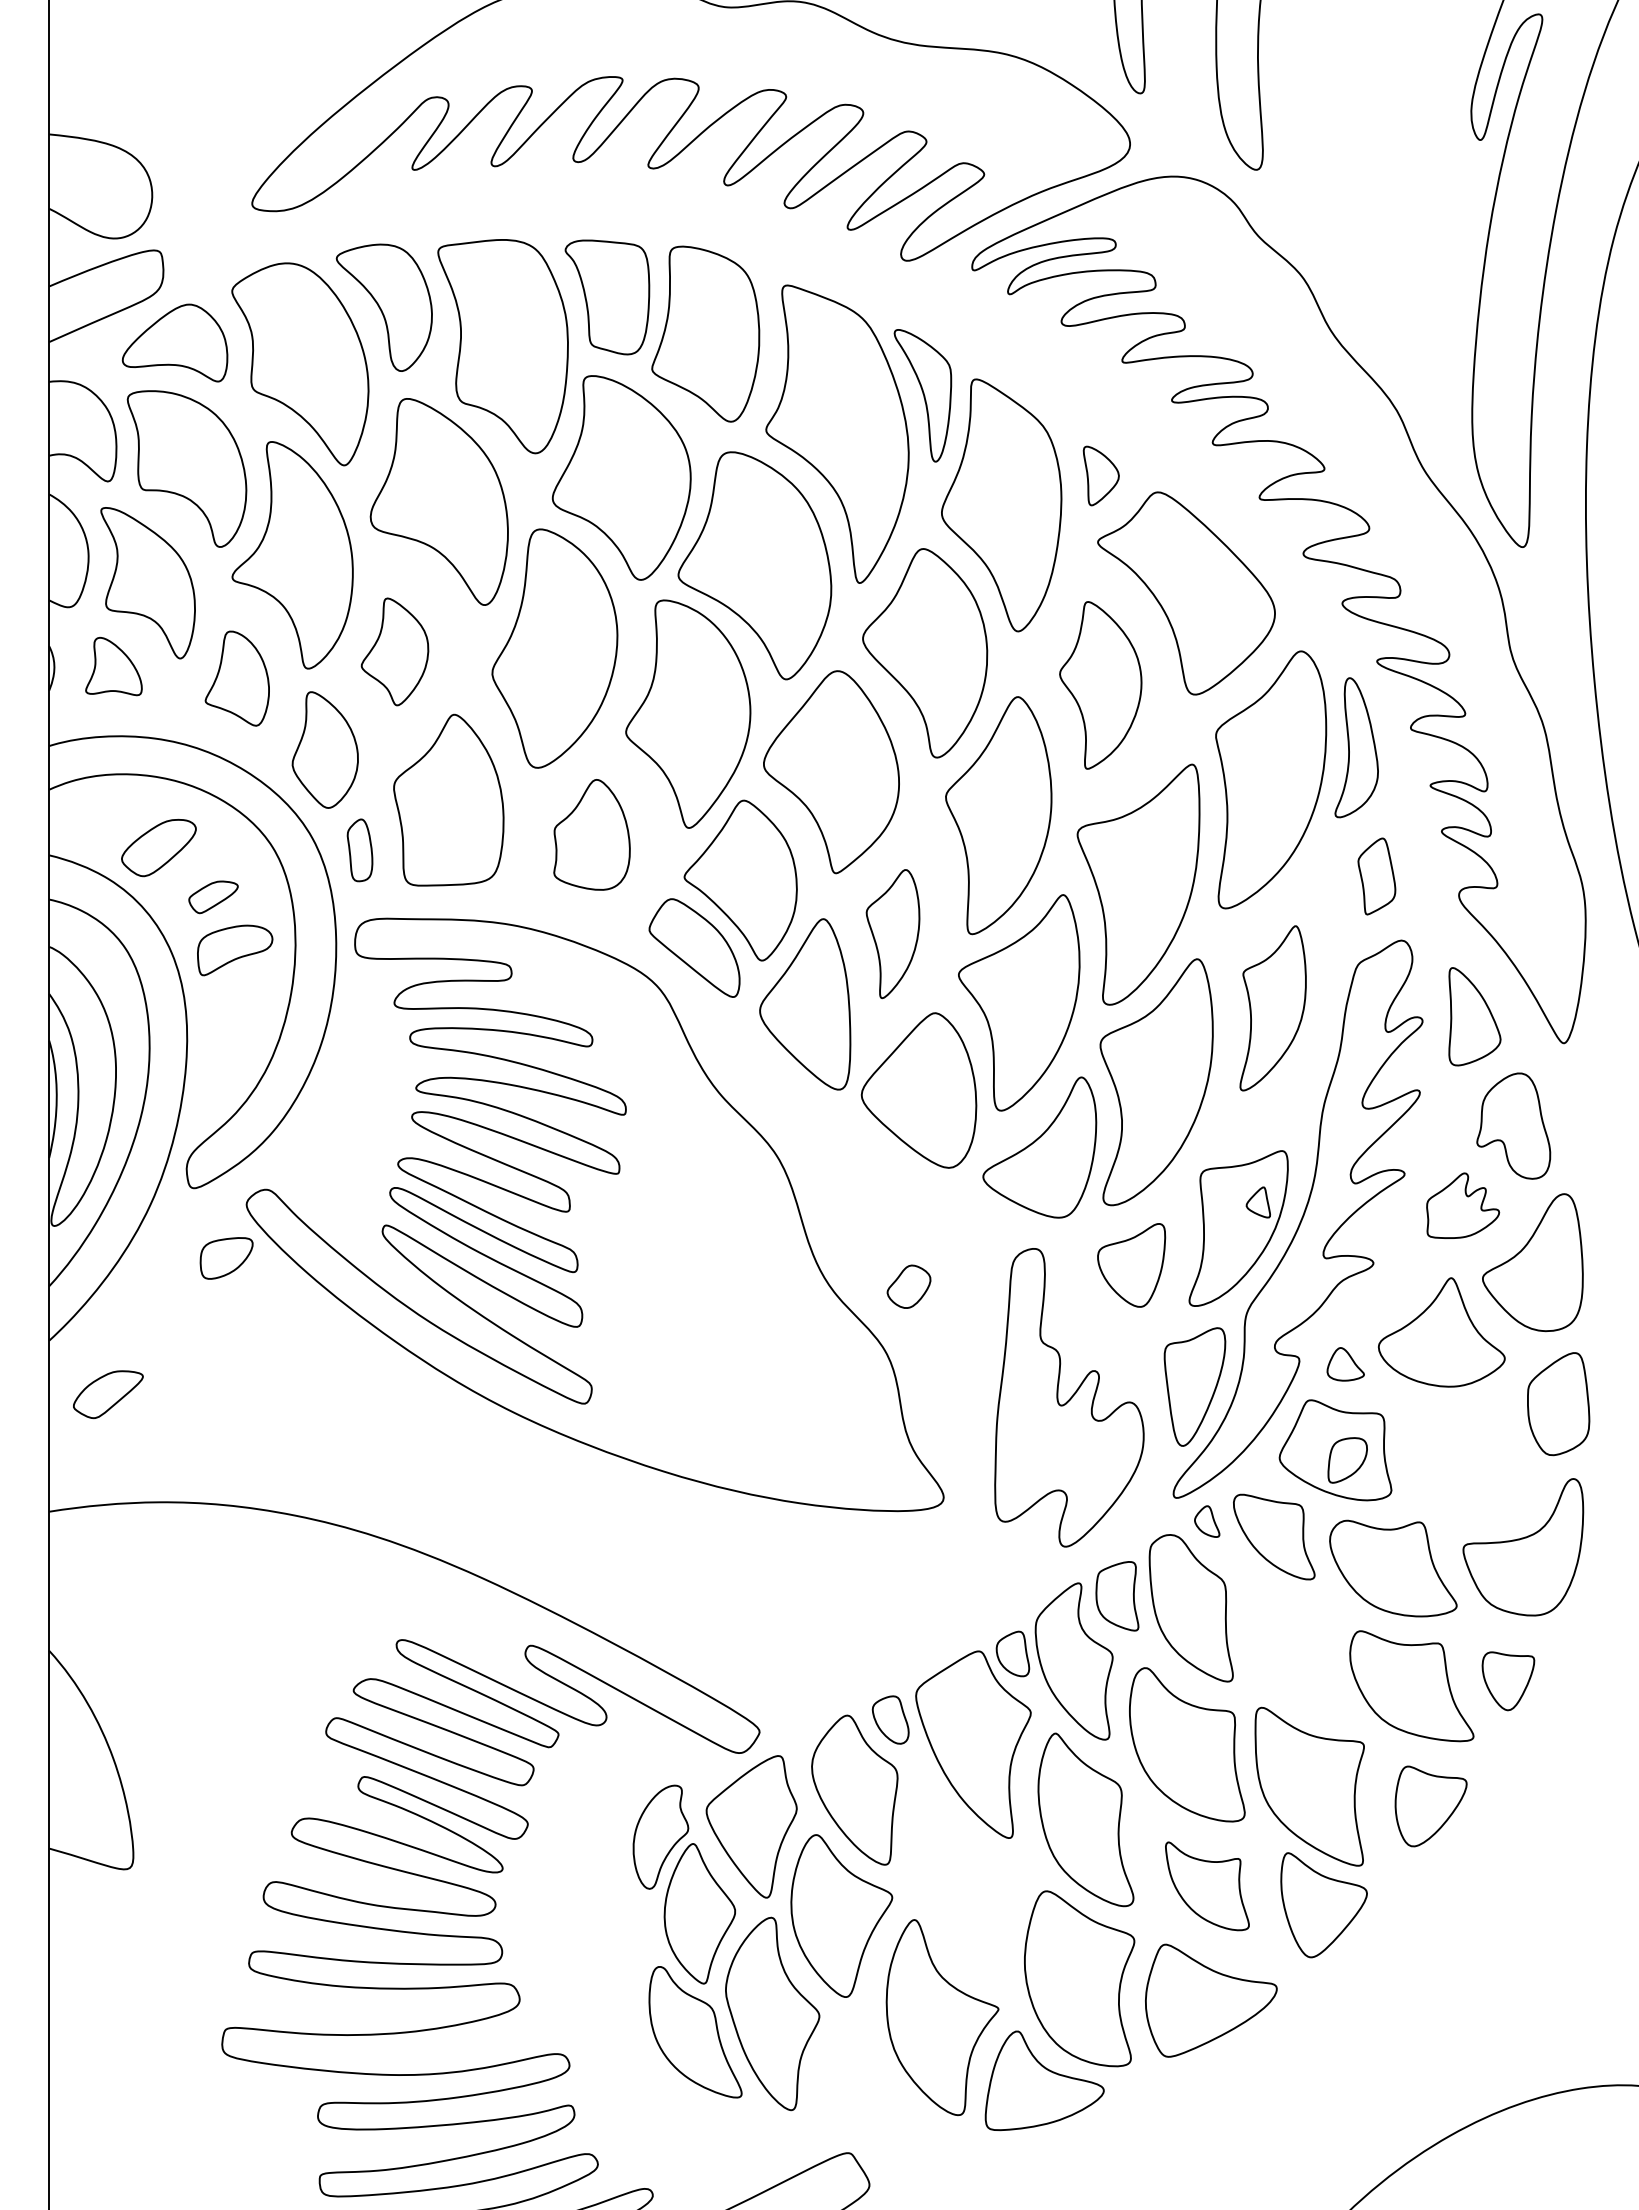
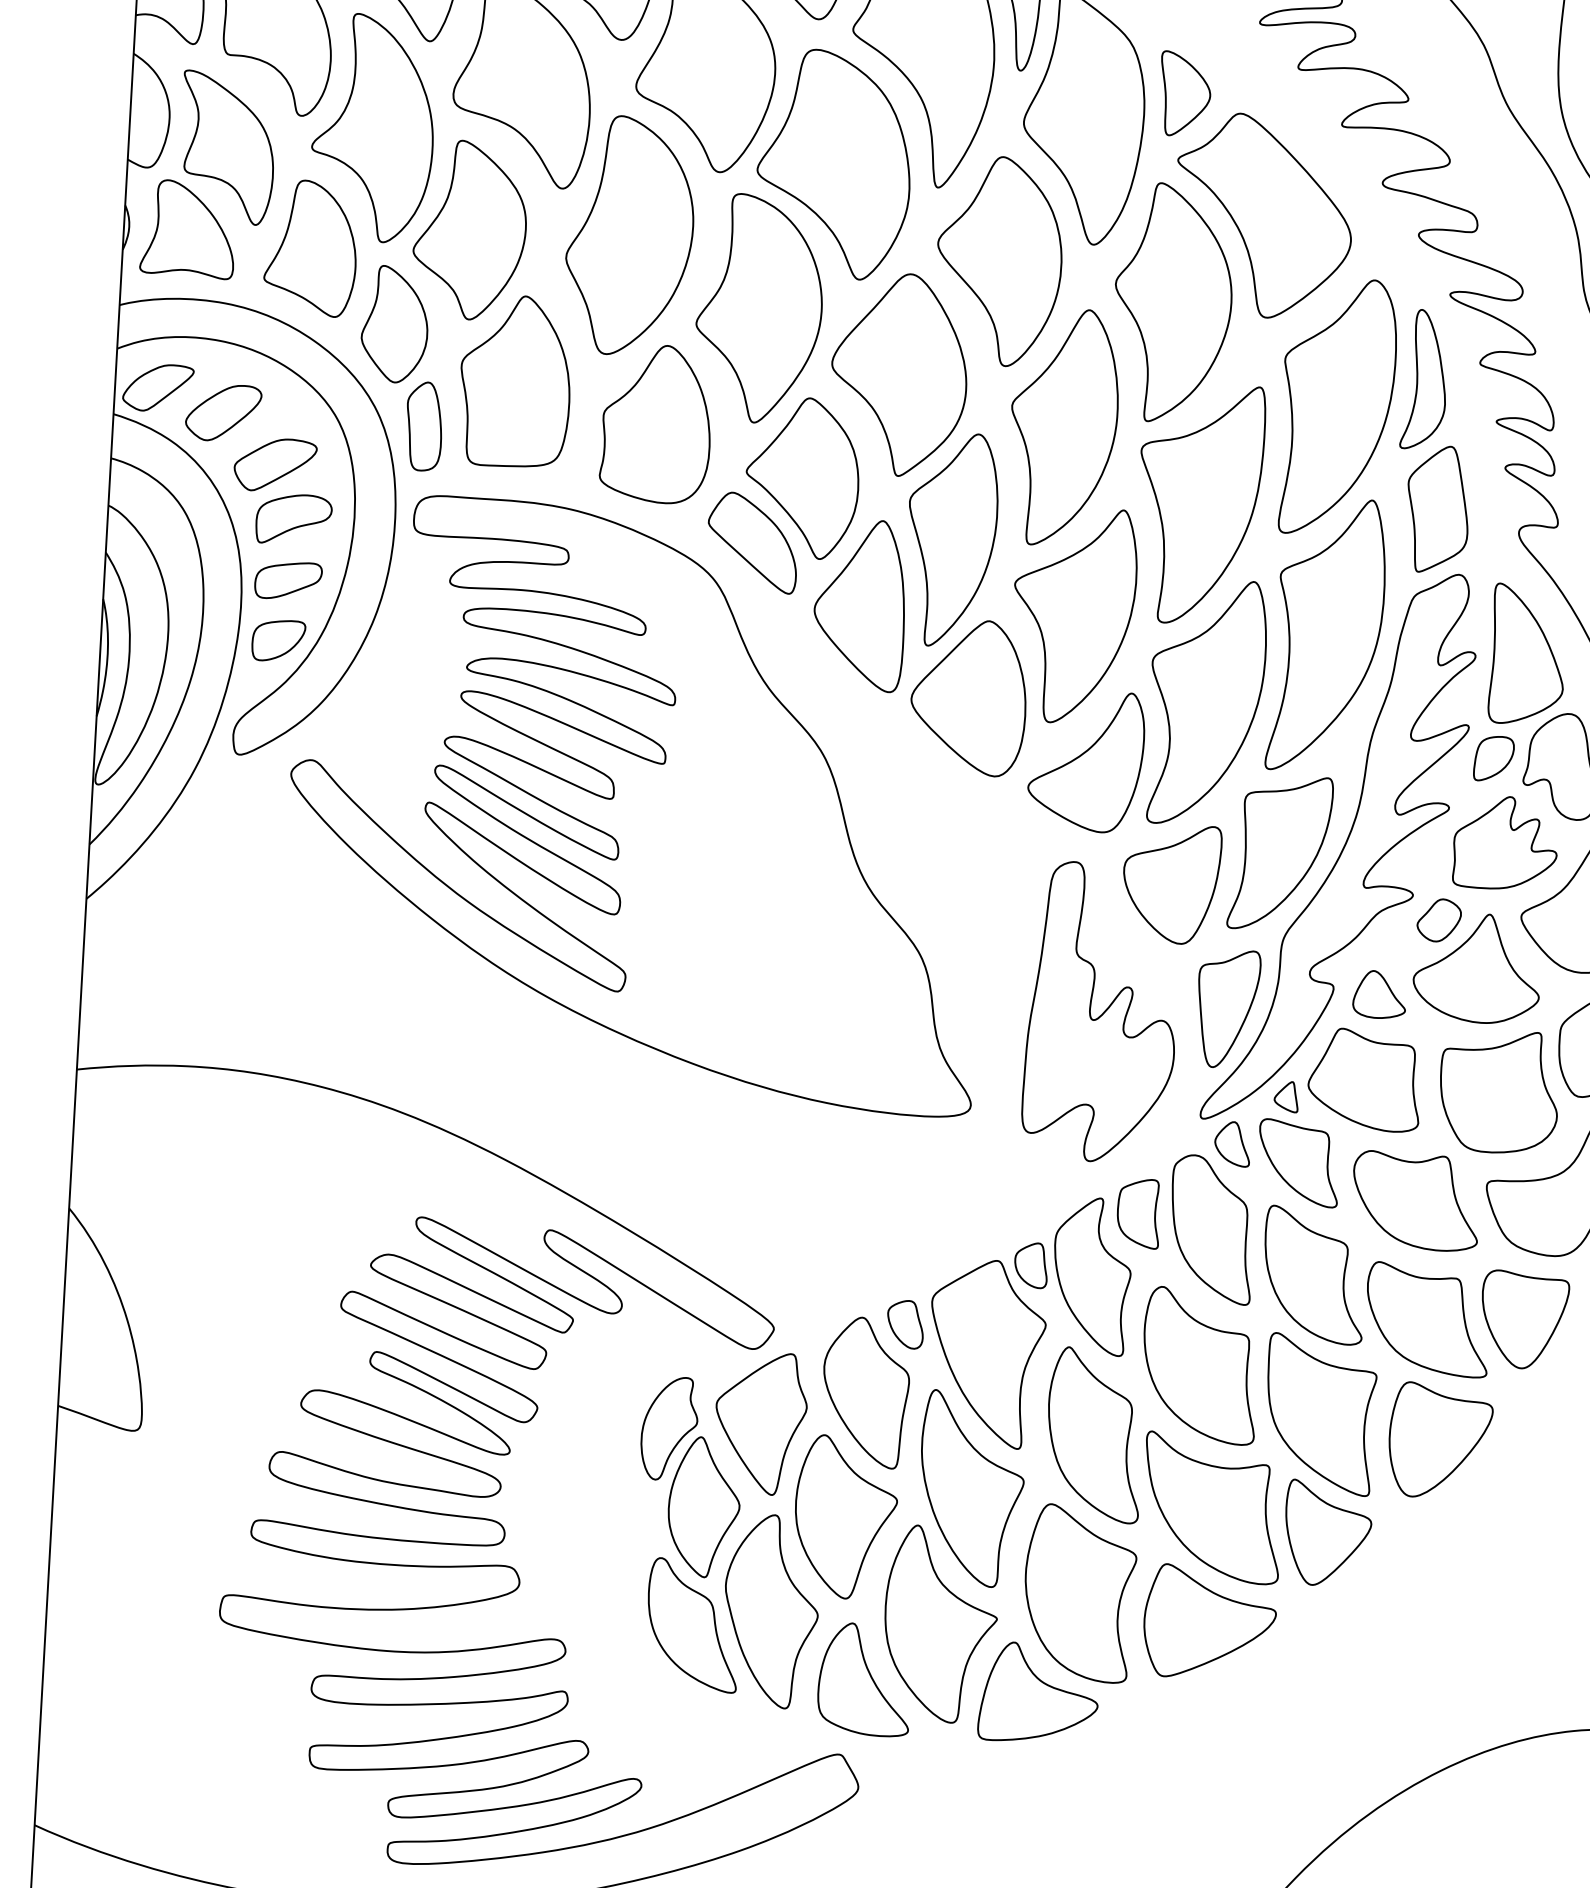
part: (1101, 475) -> (1185, 93), size x1.43
part: (394, 651) -> (469, 229), size x1.67
part: (113, 666) -> (188, 229), size x1.67
part: (237, 678) -> (311, 248), size x1.43
part: (1100, 685) -> (1172, 303), size x1.43
part: (591, 834) -> (656, 423), size x1.43
part: (359, 850) -> (423, 426), size x1.43
part: (1376, 876) -> (1437, 509), size x1.67
part: (213, 897) -> (275, 465), size x1.67
part: (892, 933) -> (951, 539), size x1.67
part: (1272, 1008) -> (1326, 635), size x1.67
part: (232, 1011) -> (287, 580), added
part: (1474, 1016) -> (1527, 654), size x1.43
part: (1257, 1202) -> (1285, 1096), moved
part: (1462, 1205) -> (1505, 842), size x1.43
part: (226, 1258) -> (278, 640), moved
part: (1131, 1265) -> (1171, 884), size x1.43
part: (908, 1286) -> (1438, 920), moved
part: (1345, 1364) -> (1379, 994), size x1.43
part: (108, 1394) -> (158, 387), moved
part: (1470, 1454) -> (1499, 1091), added
part: (1347, 1460) -> (1493, 758), moved
part: (1206, 1521) -> (1231, 1143), size x1.43
part: (1295, 1647) -> (1313, 1274), added
part: (1508, 1681) -> (1524, 1320), size x1.67
part: (1430, 1806) -> (1439, 1440), size x1.43
part: (965, 1880) -> (971, 1488), added
part: (1207, 1886) -> (1212, 1508), size x1.67
part: (869, 2076) -> (864, 1679), added

